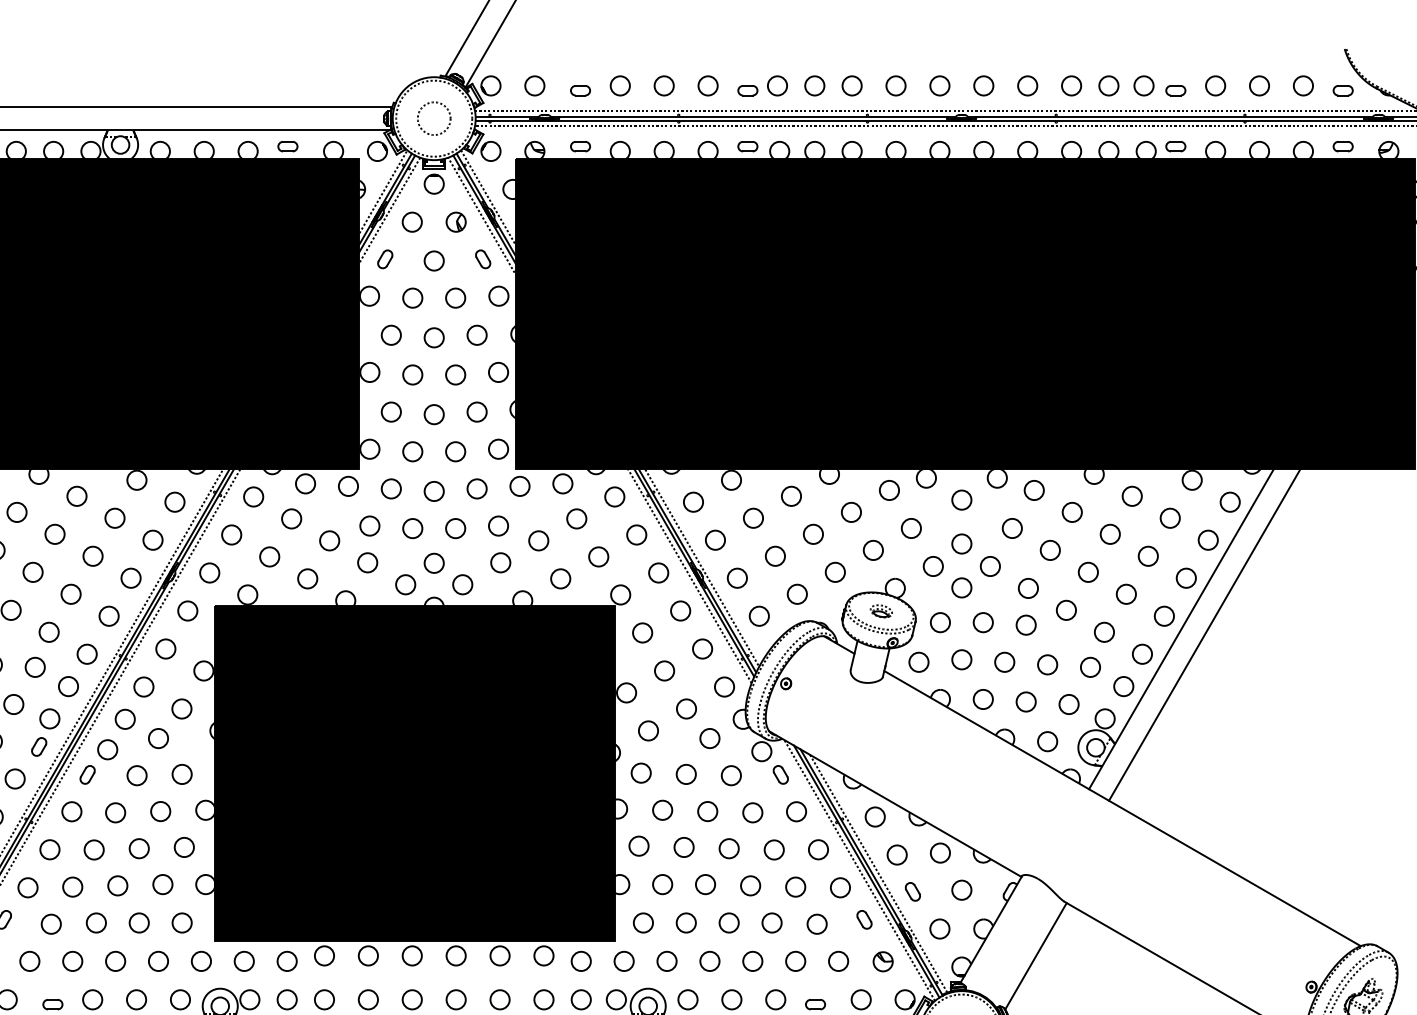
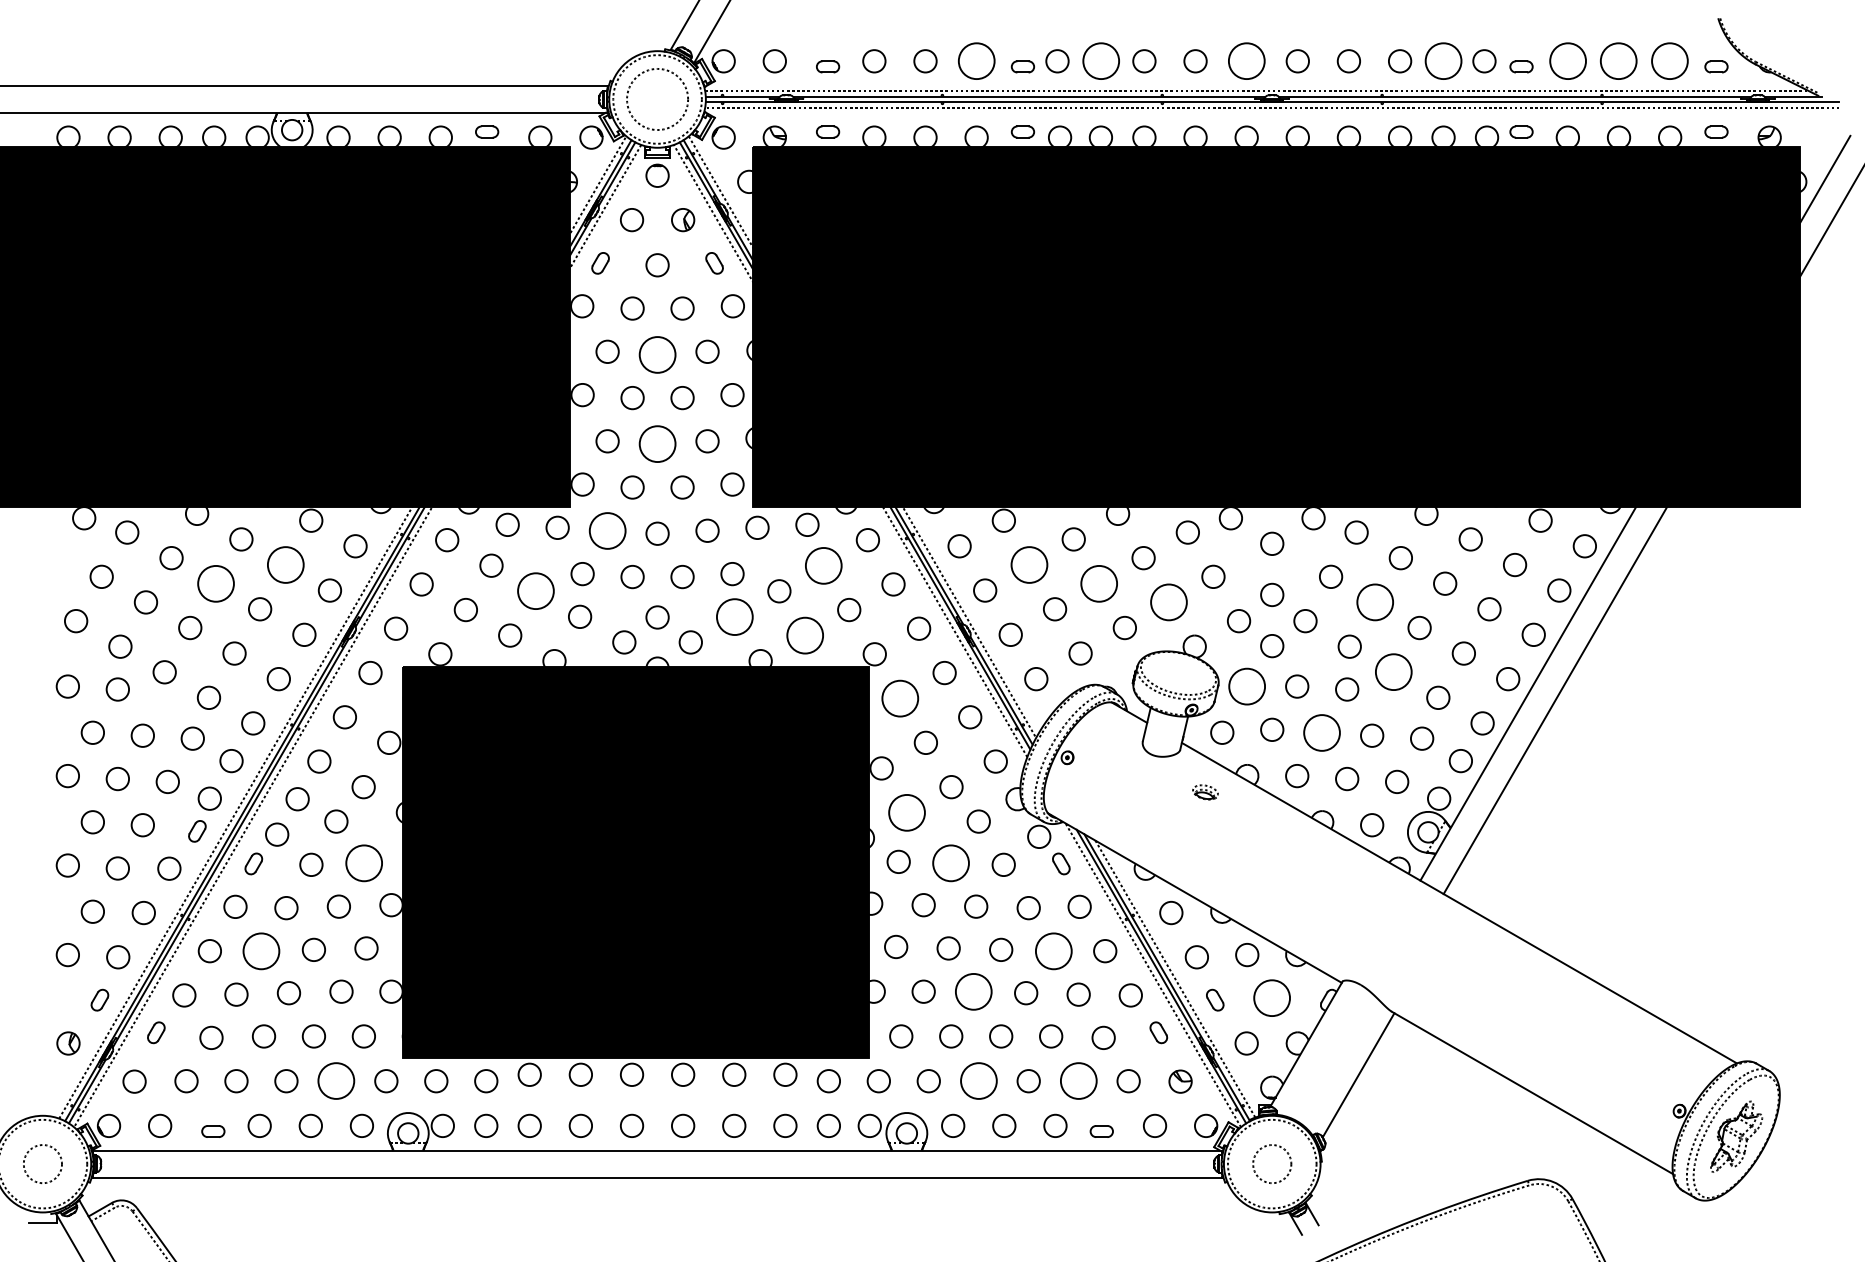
circle: (707, 86) -> (976, 61), size x1.6
circle: (814, 86) -> (1100, 61), size x1.6
circle: (939, 86) -> (1246, 61), size x1.6
circle: (1108, 86) -> (1443, 61), size x1.6
circle: (1215, 86) -> (1567, 61), size x1.6
circle: (1259, 86) -> (1619, 61), size x1.6
circle: (1303, 86) -> (1670, 61), size x1.6
circle: (434, 118) -> (657, 99), size x1.6
circle: (434, 337) -> (657, 354), size x1.6
circle: (434, 414) -> (657, 444), size x1.6
circle: (391, 488) -> (607, 530), size x1.6
circle: (114, 517) -> (285, 564), size x1.6
circle: (753, 517) -> (1029, 564), size x1.6
circle: (576, 518) -> (823, 565), size x1.6
circle: (54, 534) -> (215, 583), size x1.6
circle: (813, 534) -> (1099, 583), size x1.6
circle: (329, 541) -> (535, 591), size x1.6
circle: (873, 550) -> (1169, 602), size x1.6
circle: (1050, 550) -> (1375, 602), size x1.6
circle: (501, 562) -> (735, 616), size x1.6
circle: (560, 578) -> (804, 635), size x1.6
circle: (1066, 610) -> (1394, 672), size x1.6
part: (881, 611) -> (1205, 792), moved
circle: (940, 622) -> (1247, 686), size x1.6
circle: (642, 632) -> (900, 698), size x1.6
circle: (1004, 662) -> (1322, 732), size x1.6
circle: (648, 730) -> (907, 812), size x1.6
circle: (181, 774) -> (363, 863), size x1.6
circle: (686, 774) -> (951, 863), size x1.6
circle: (94, 850) -> (261, 951), size x1.6
circle: (774, 850) -> (1053, 951), size x1.6
circle: (705, 884) -> (973, 991), size x1.6
circle: (962, 890) -> (1272, 998), size x1.6
circle: (158, 961) -> (336, 1081), size x1.6
circle: (709, 961) -> (978, 1081), size x1.6
circle: (795, 961) -> (1078, 1081), size x1.6

